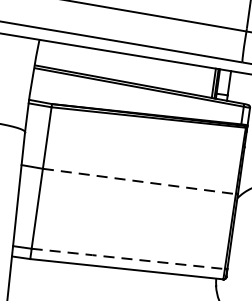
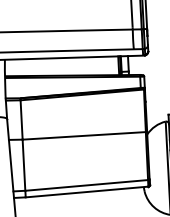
line: (139, 180) -> (84, 135), dashed -> solid
line: (127, 258) -> (86, 185), dashed -> solid

